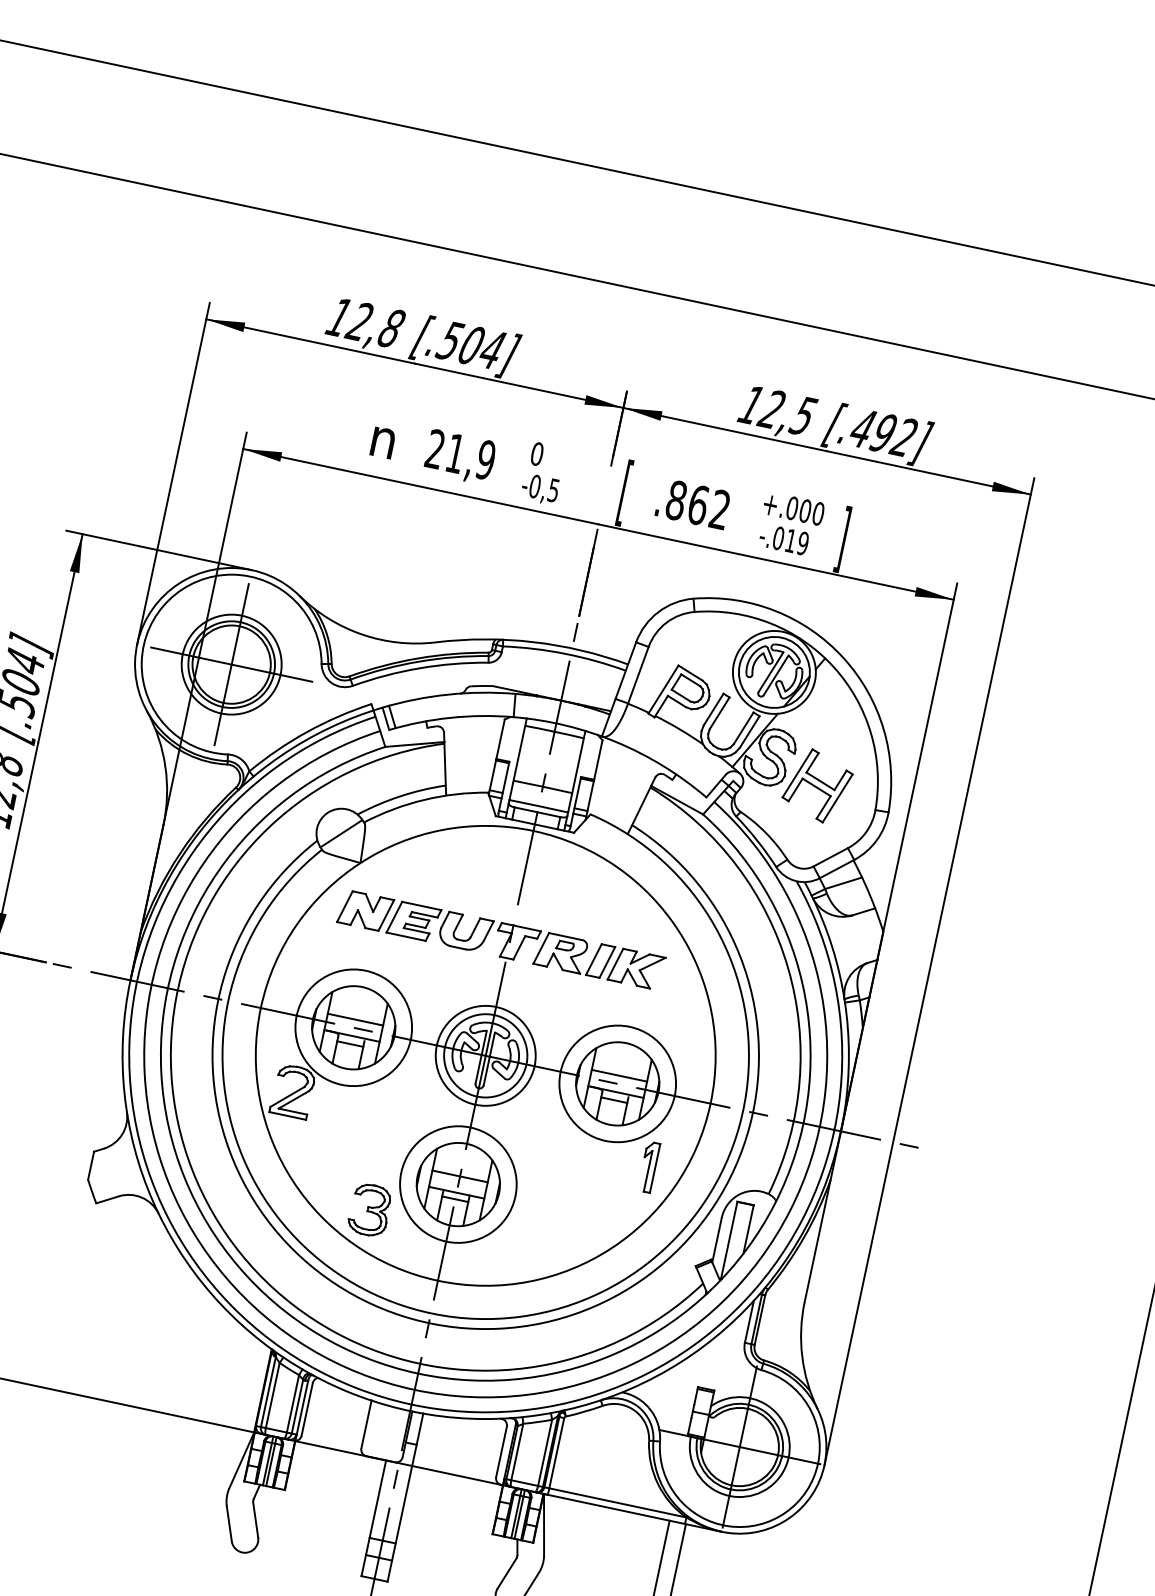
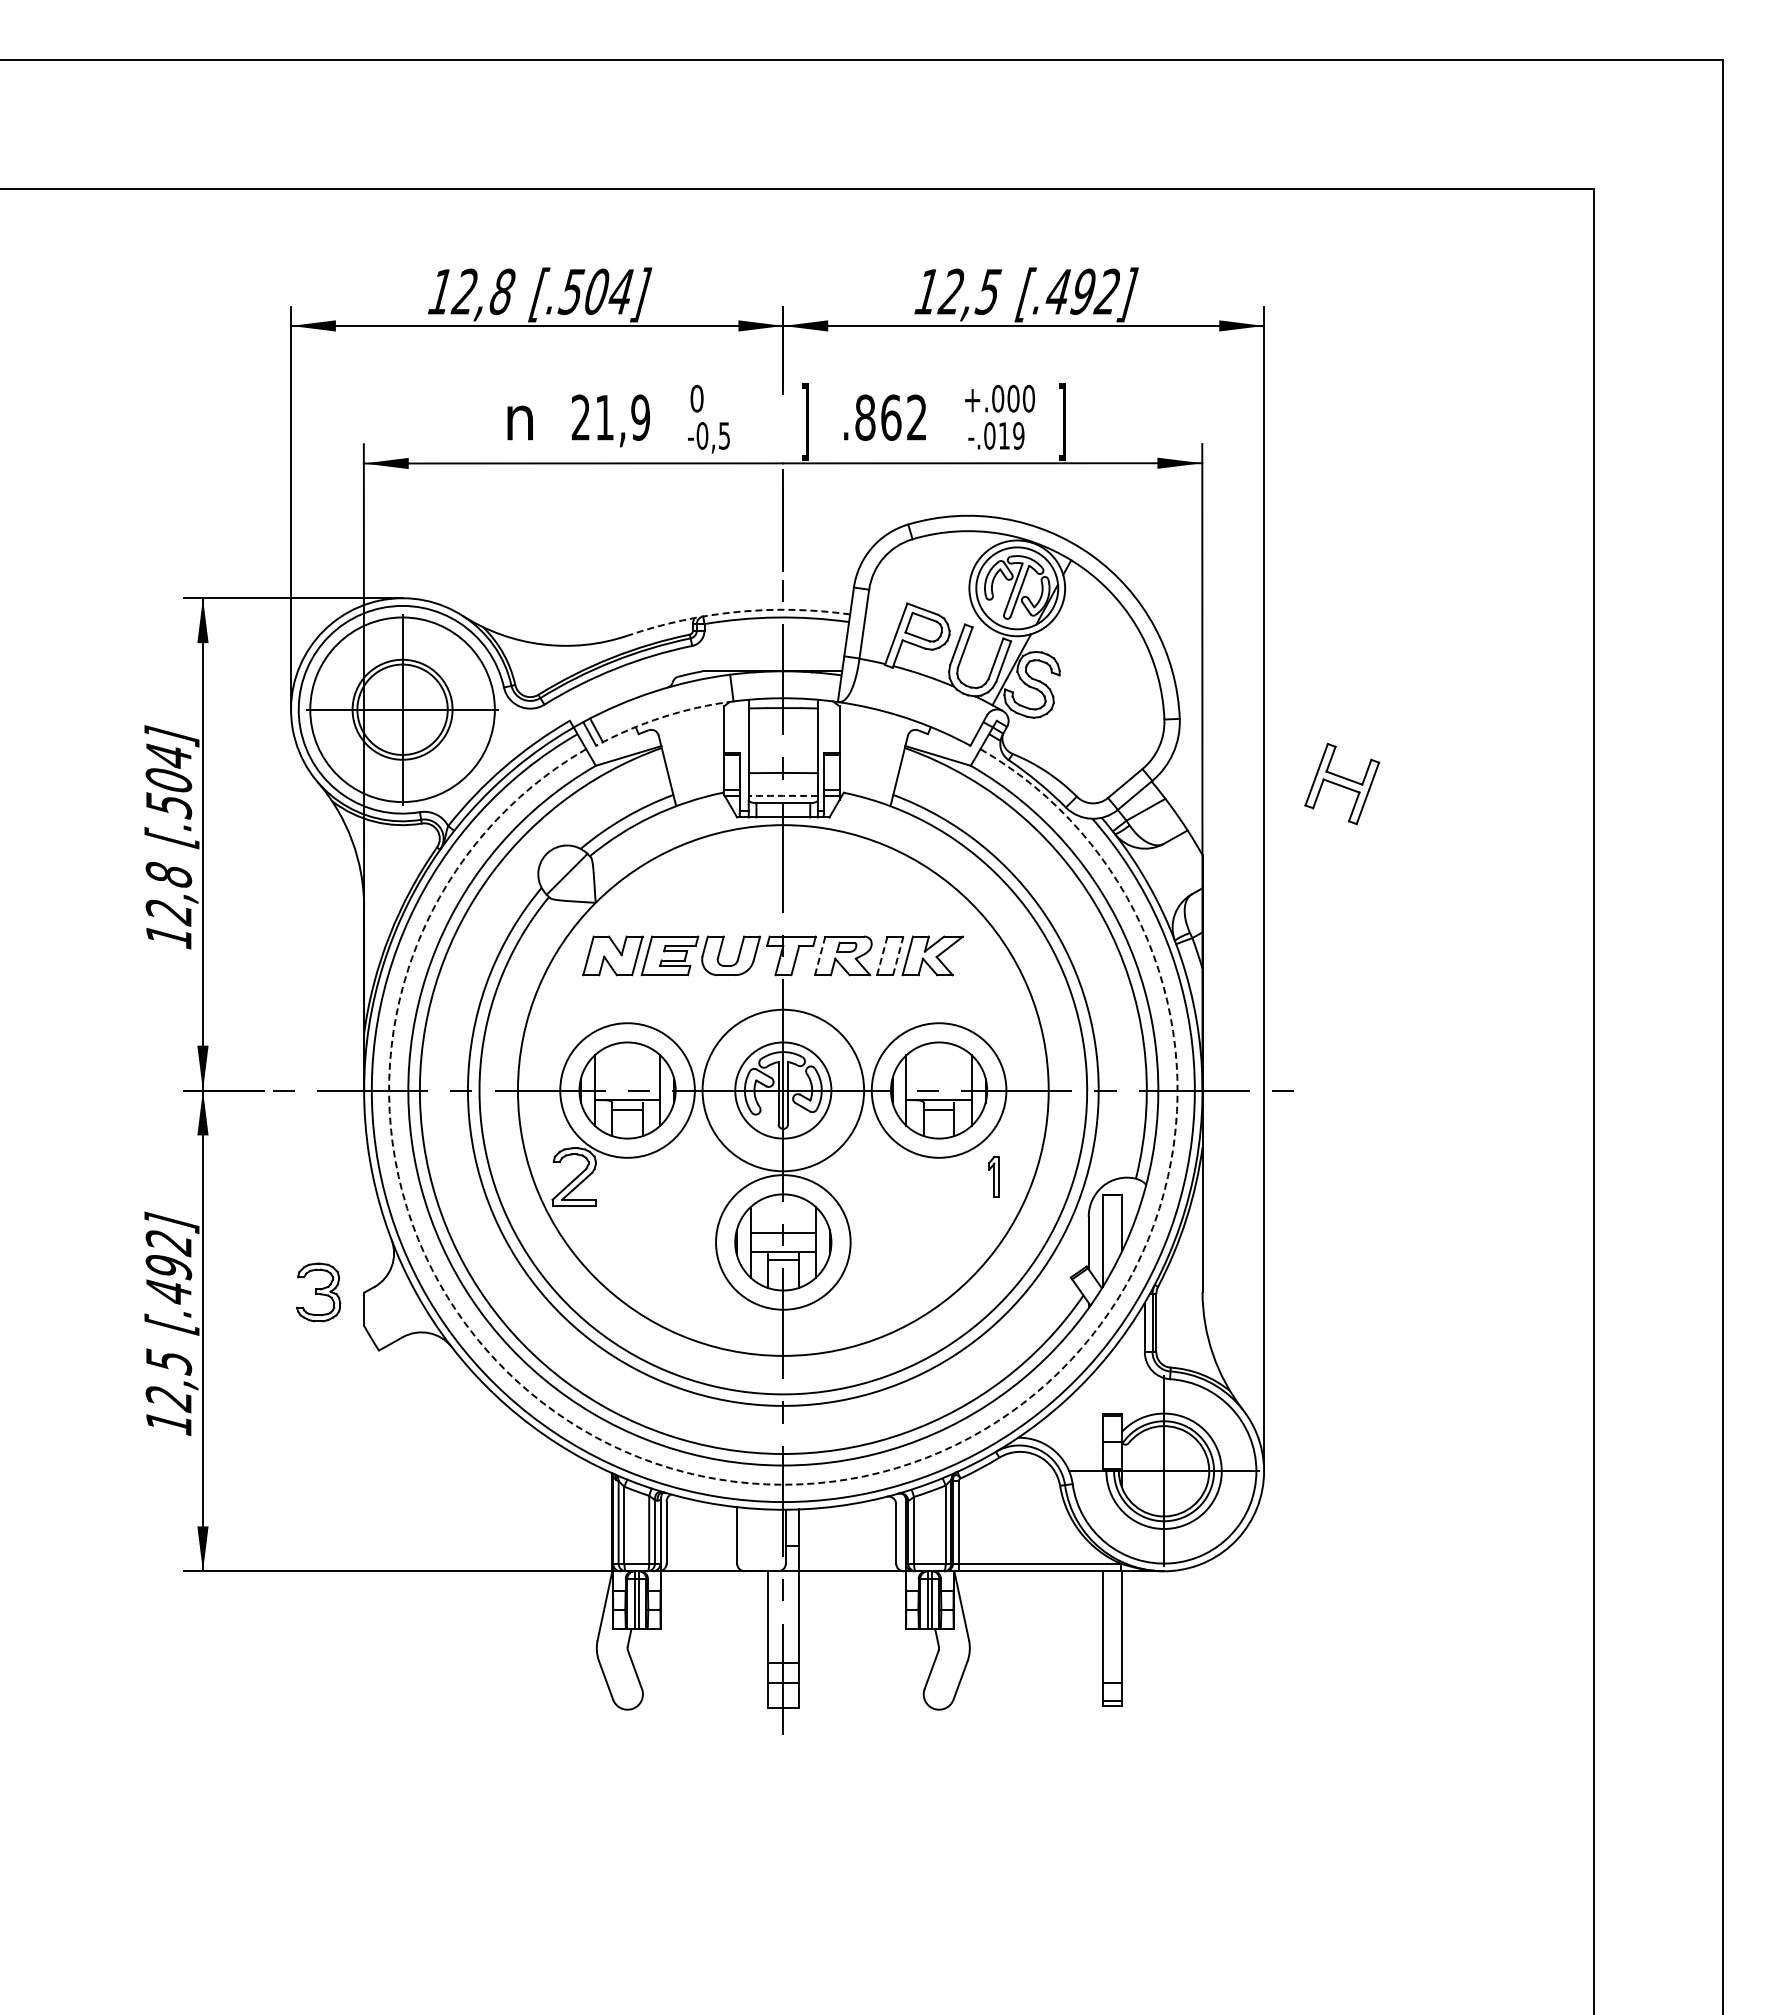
text: (625, 492) -> (805, 421), [ -> ]
arc: (533, 641) -> (737, 611), solid -> dashed
circle: (231, 664) -> (402, 709), size x1.6
arc: (450, 717) -> (662, 717), solid -> dashed
part: (817, 786) -> (1342, 784), moved
arc: (539, 805) -> (783, 795), solid -> dashed
line: (541, 948) -> (820, 955), solid -> dashed
line: (594, 959) -> (882, 955), solid -> dashed
line: (607, 962) -> (898, 955), solid -> dashed
line: (355, 1019) -> (627, 1080), removed
circle: (485, 1055) -> (783, 1090), size x1.4
line: (619, 1075) -> (938, 1080), removed
part: (649, 1166) -> (994, 1176), size x0.7
part: (369, 1210) -> (318, 1292), moved
arc: (414, 1389) -> (783, 1484), solid -> dashed

